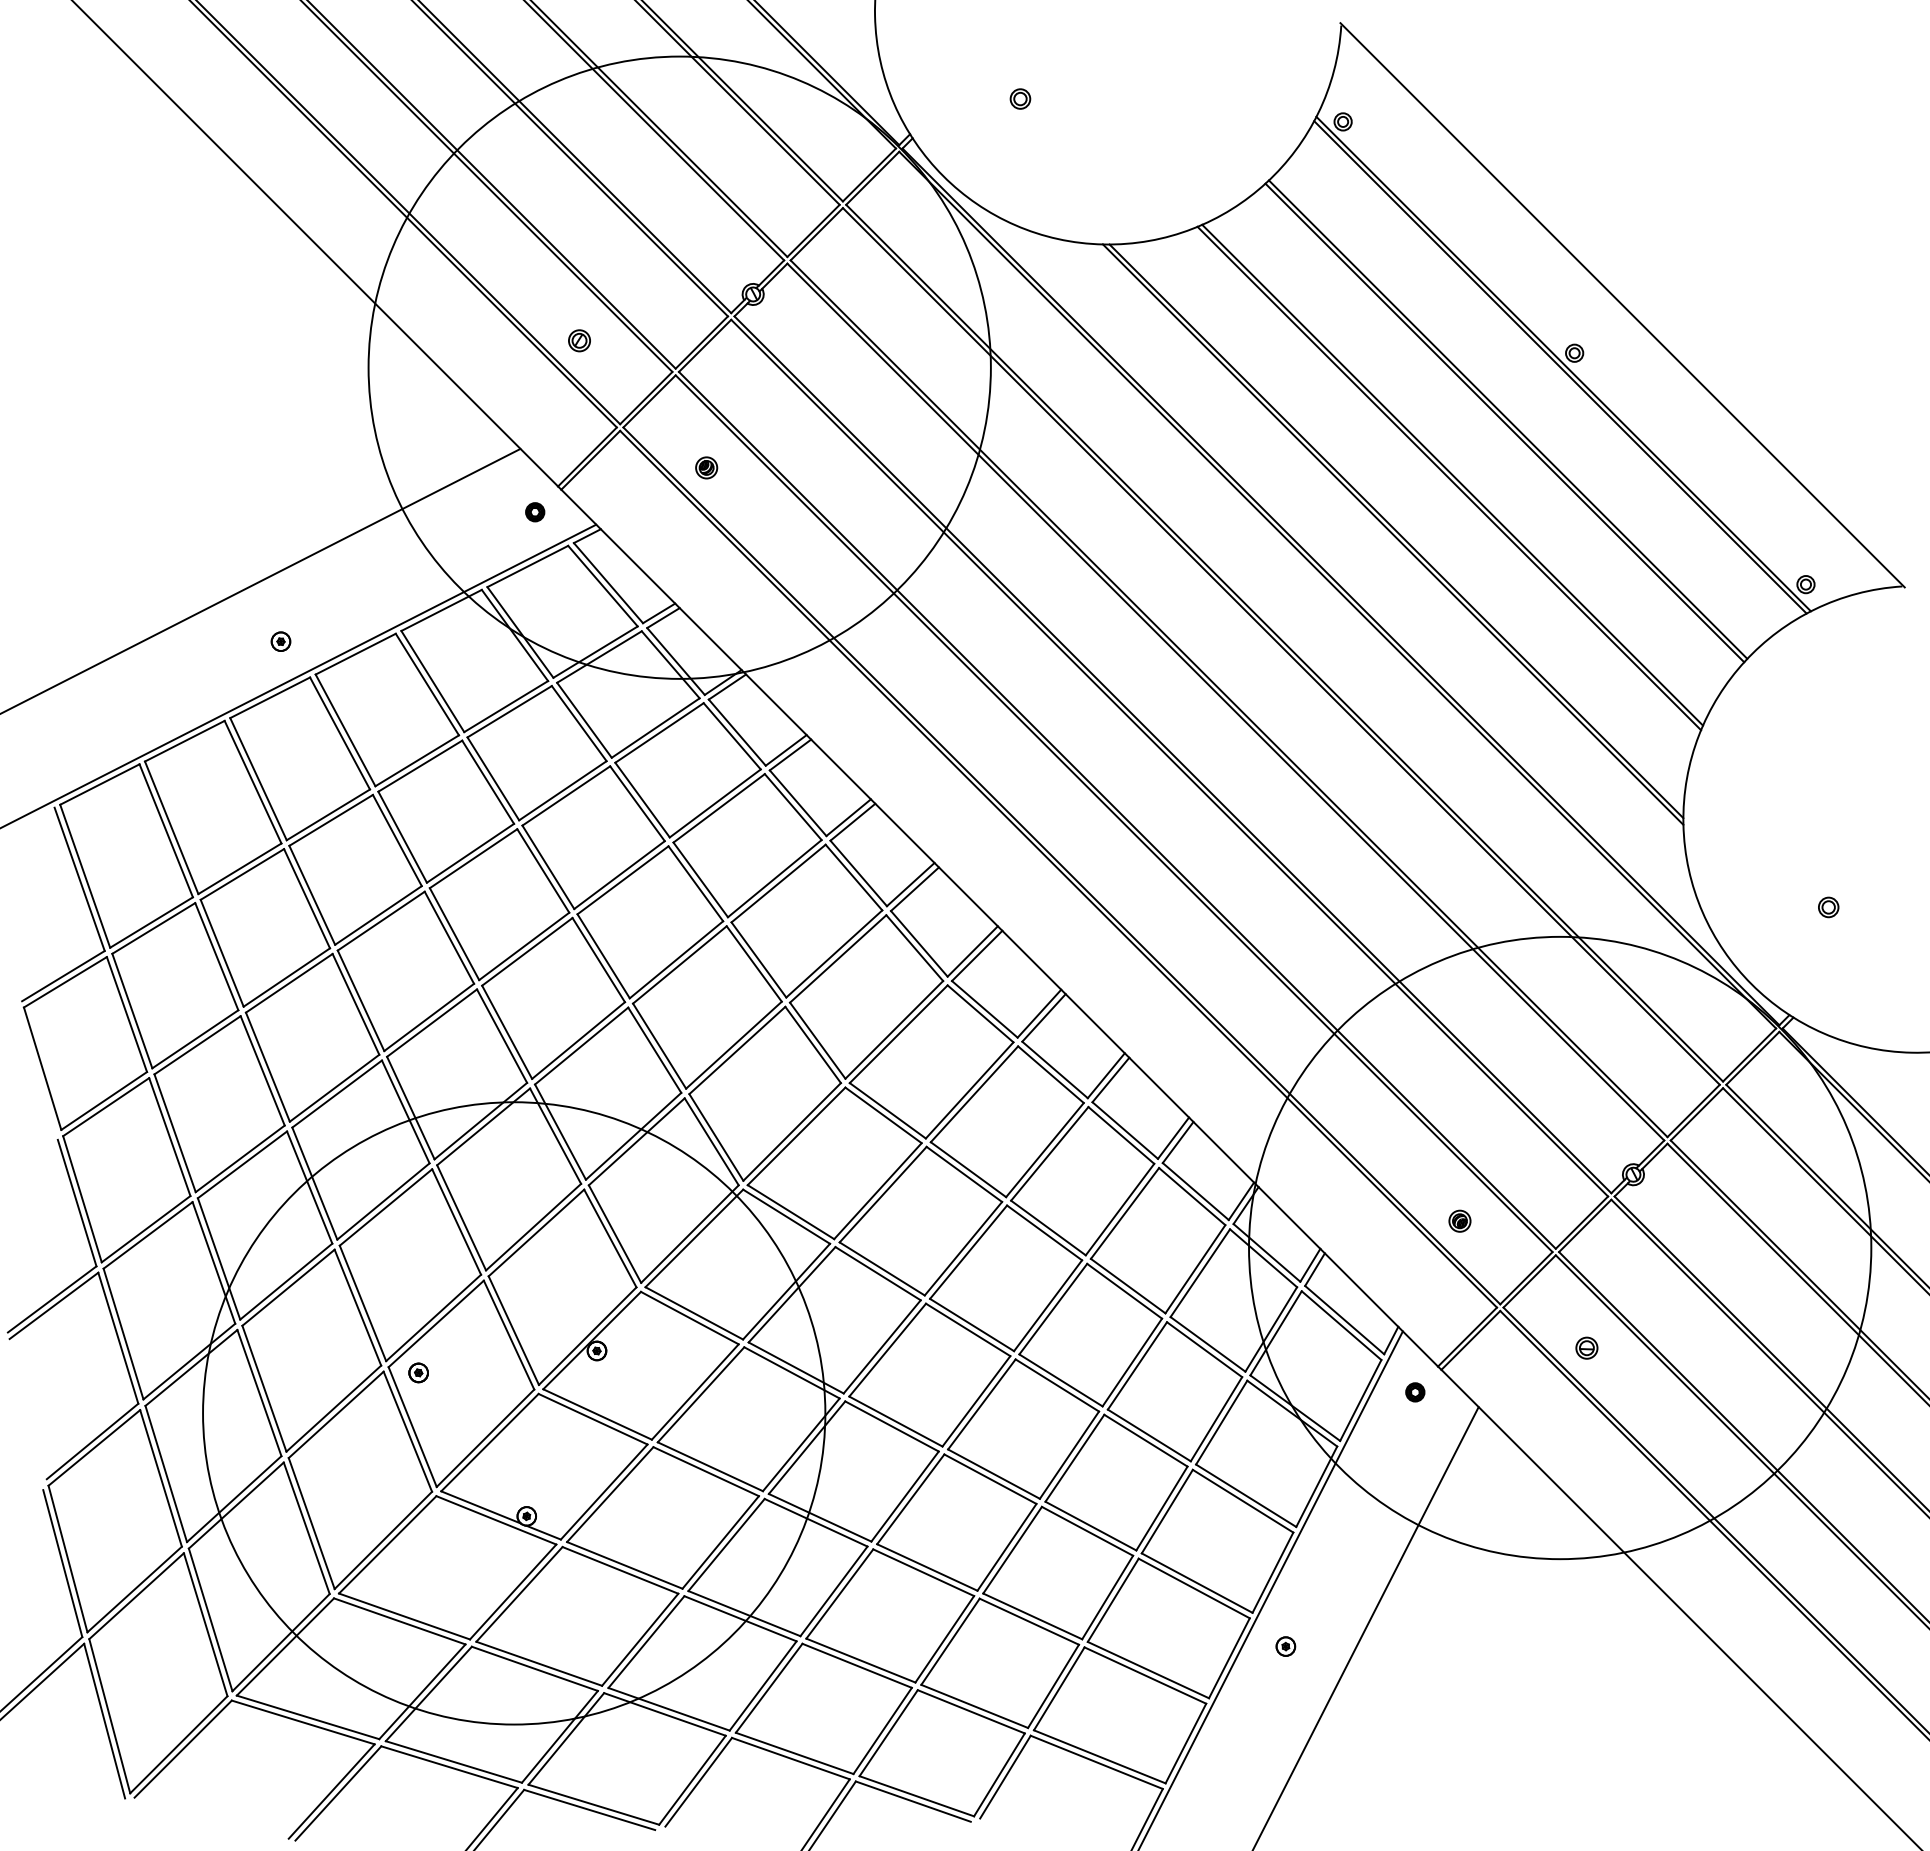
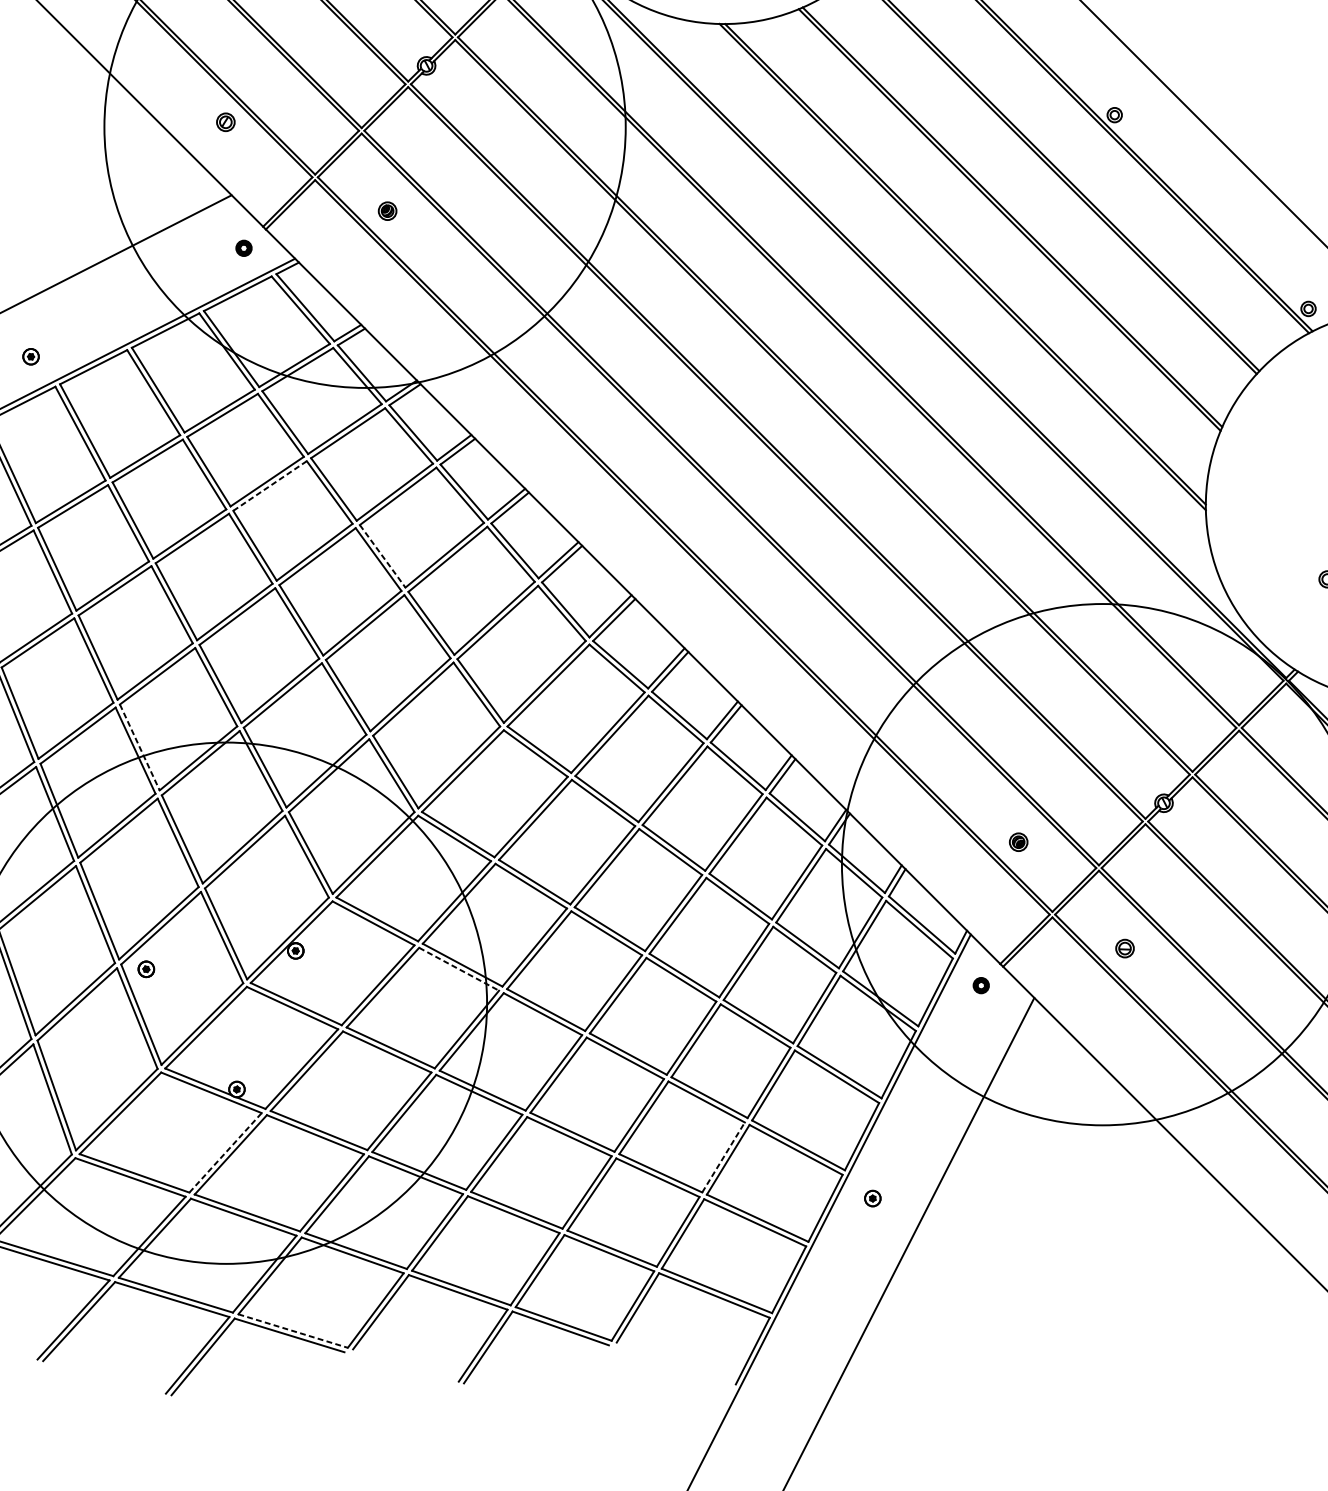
part: (579, 340) -> (225, 122), moved
line: (566, 795) -> (270, 485), solid -> dashed
line: (701, 880) -> (383, 556), solid -> dashed
line: (411, 1108) -> (140, 747), solid -> dashed
line: (792, 1373) -> (459, 969), solid -> dashed
line: (513, 1591) -> (225, 1152), solid -> dashed
line: (1107, 1597) -> (723, 1157), solid -> dashed
line: (594, 1804) -> (293, 1330), solid -> dashed

